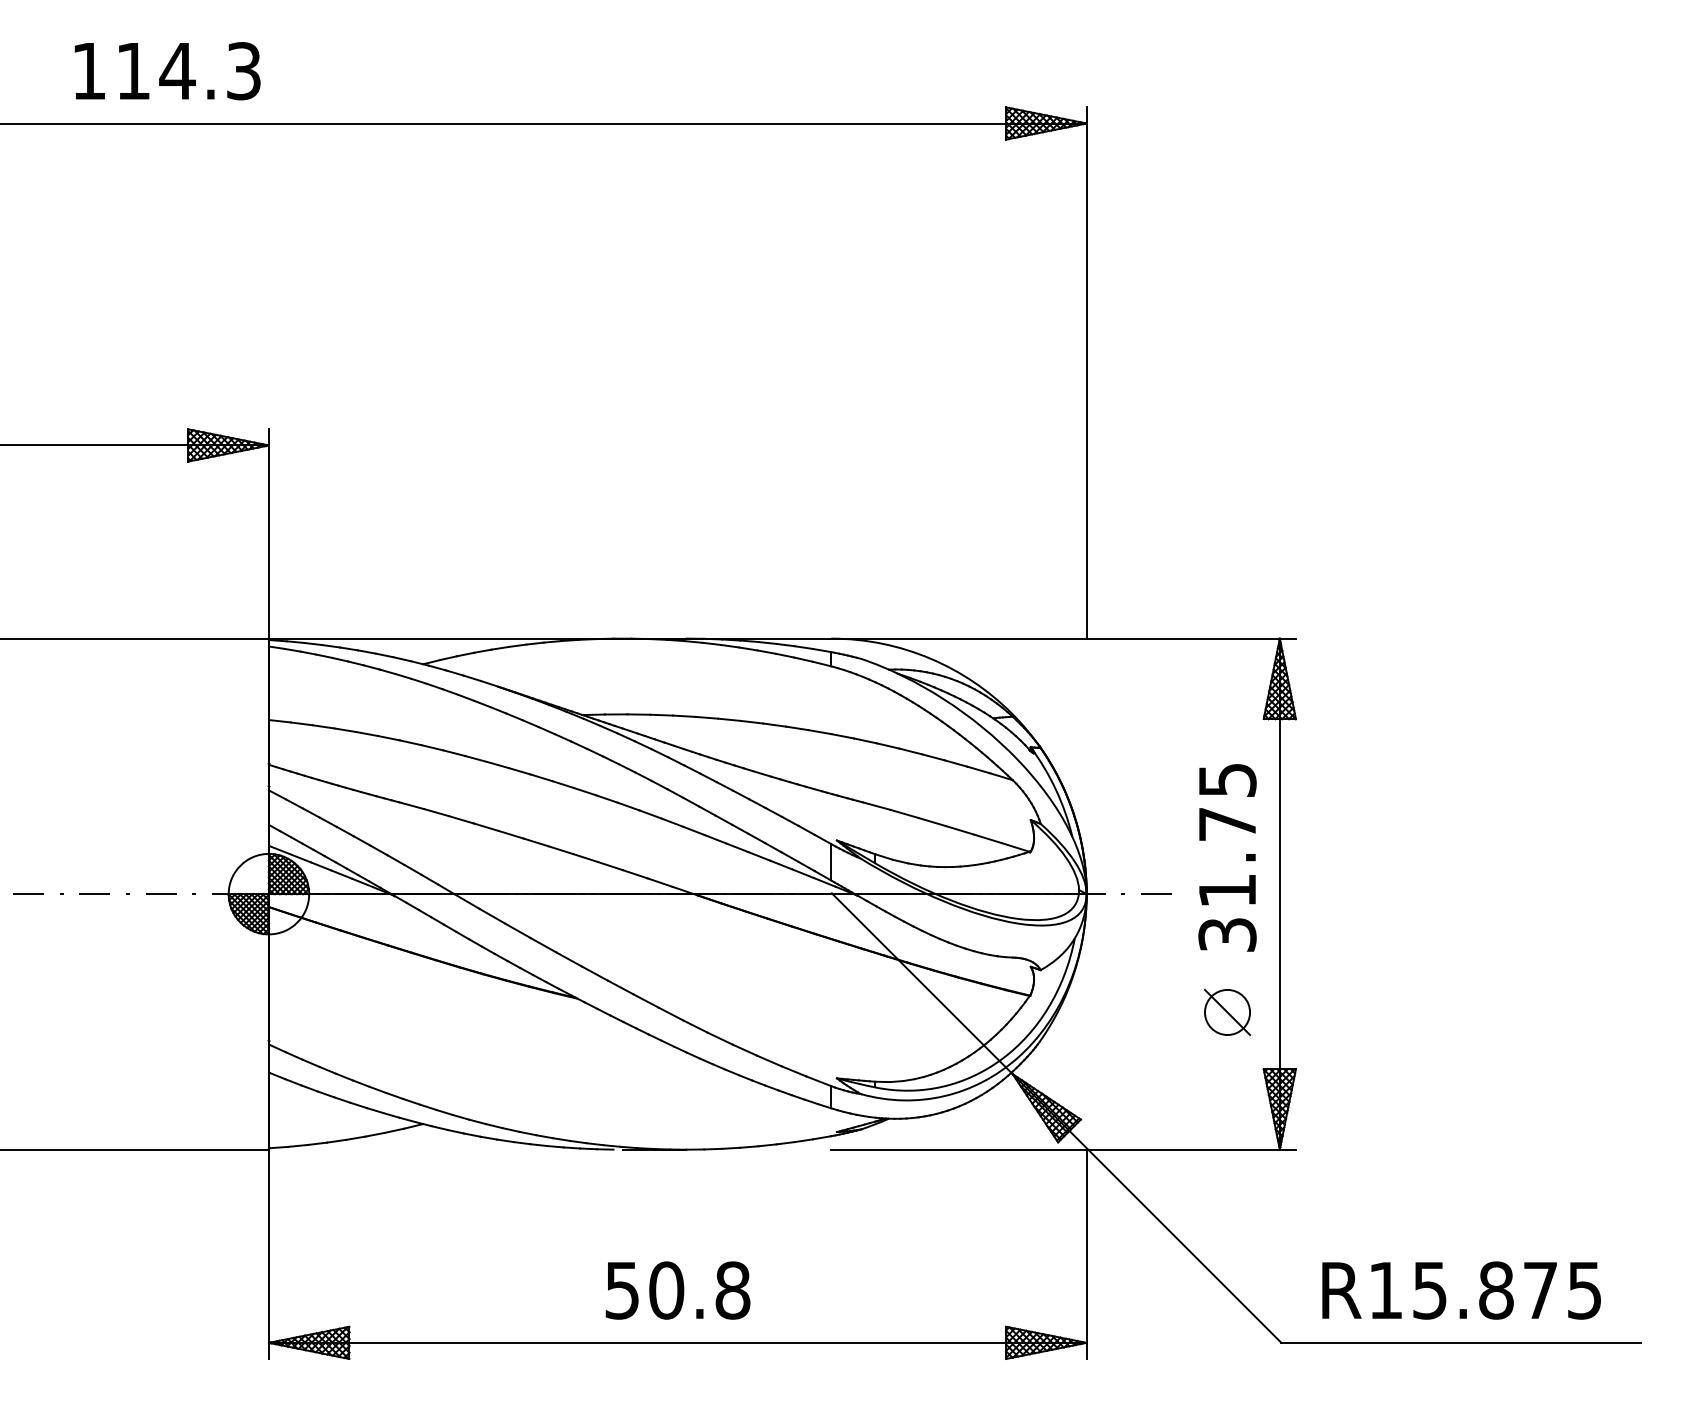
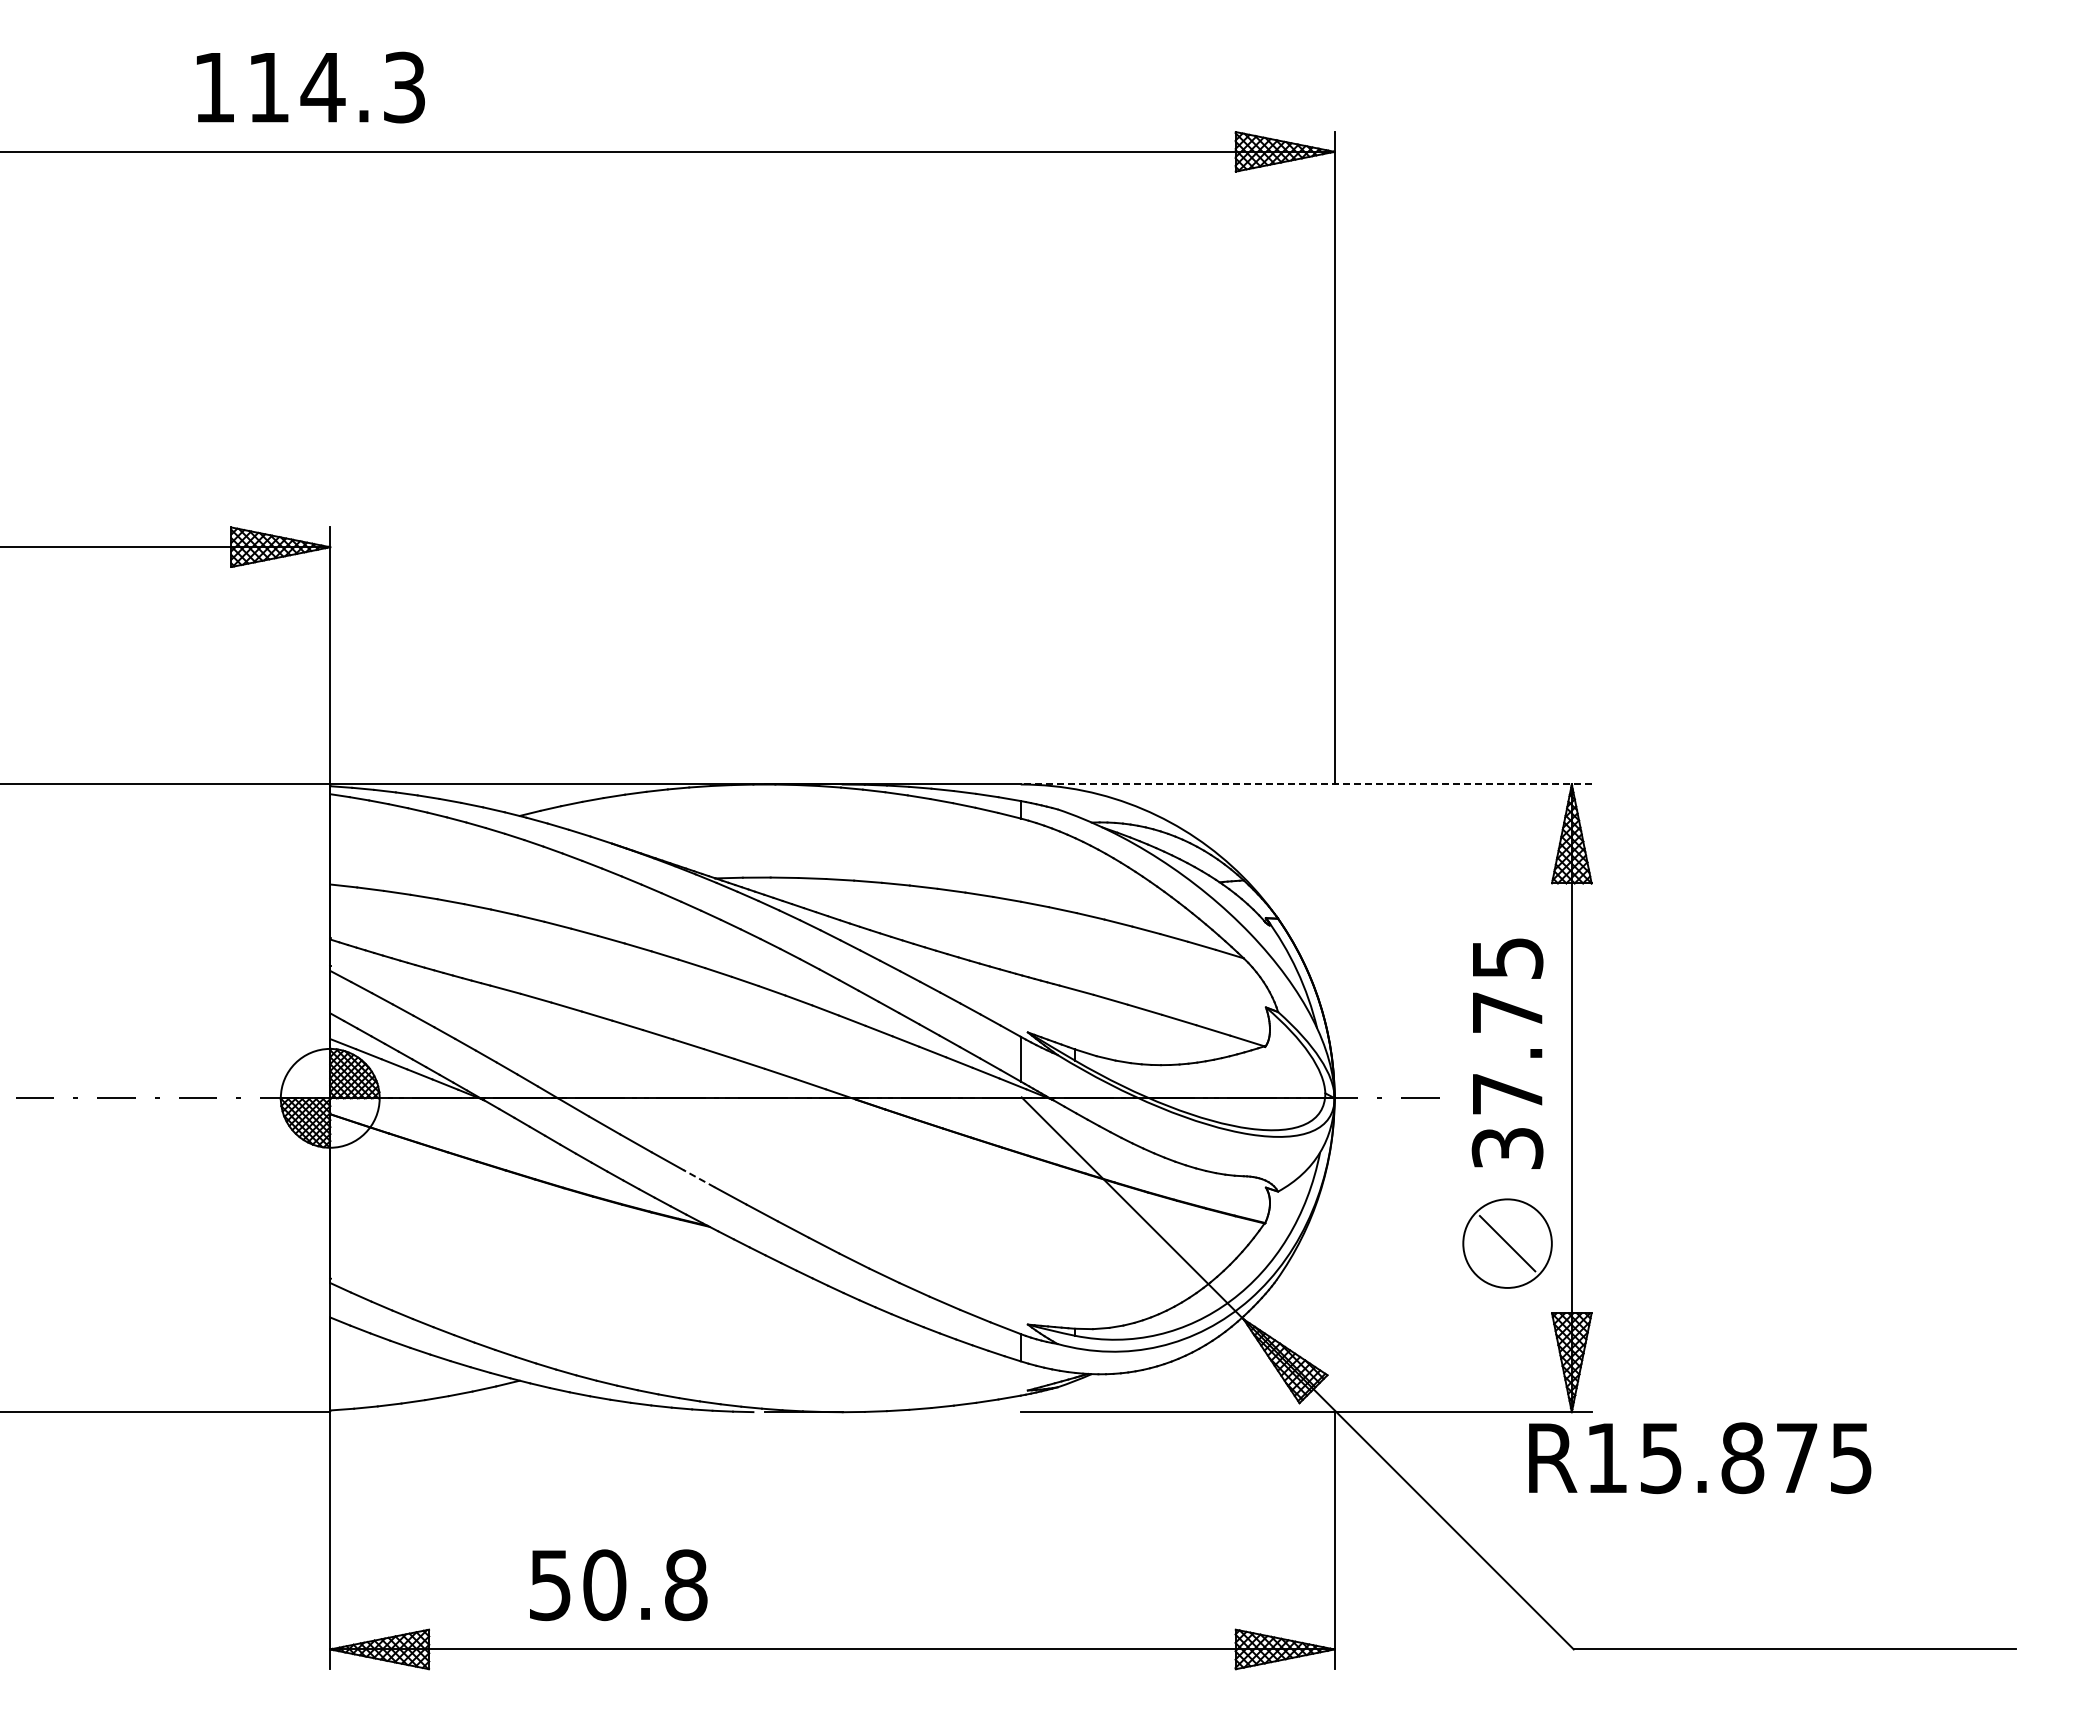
text: (167, 71) -> (310, 87), moved
line: (1062, 638) -> (1305, 784), solid -> dashed
text: (1227, 891) -> (1507, 1094), 31.75 -> 37.75
line: (568, 959) -> (698, 1178), solid -> dashed
circle: (1227, 1012) -> (1507, 1243), size x1.6
text: (677, 1290) -> (618, 1585), moved
text: (1461, 1290) -> (1700, 1458), moved

